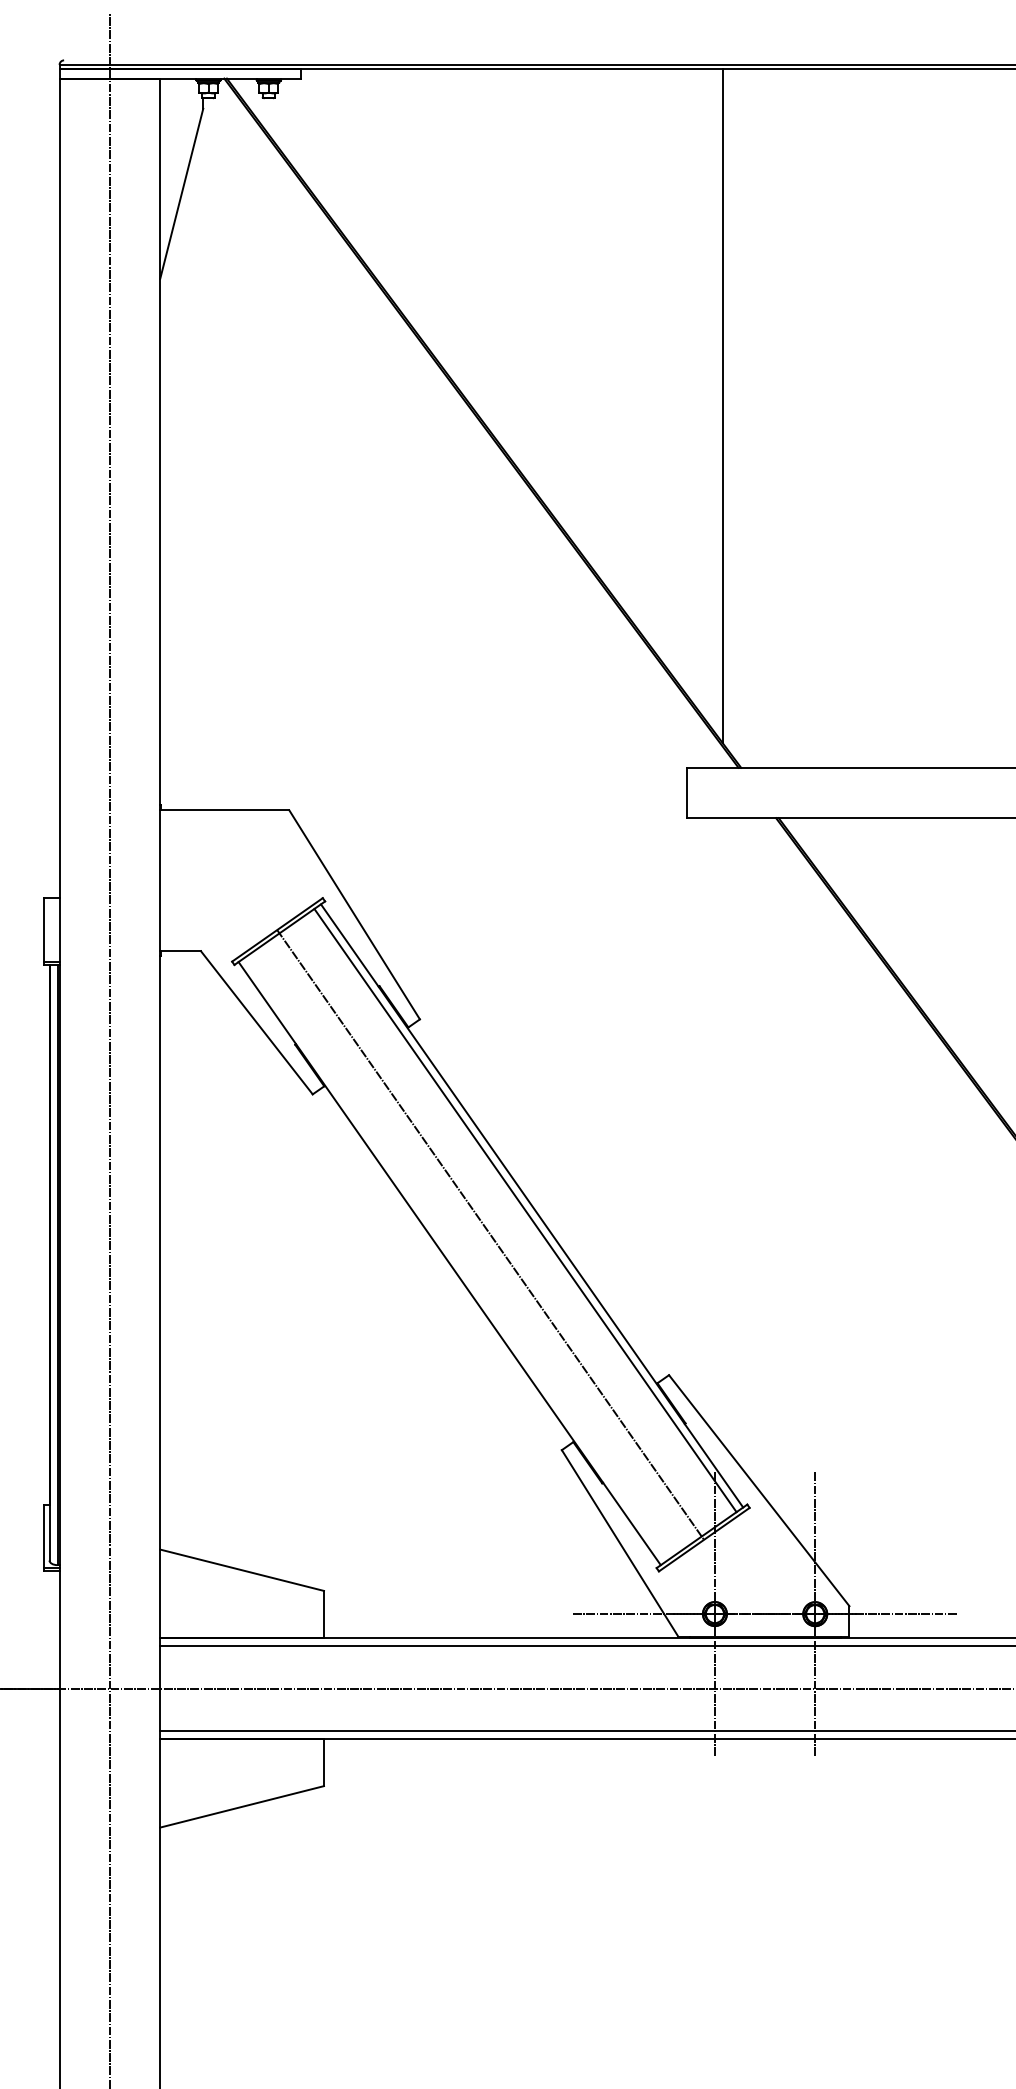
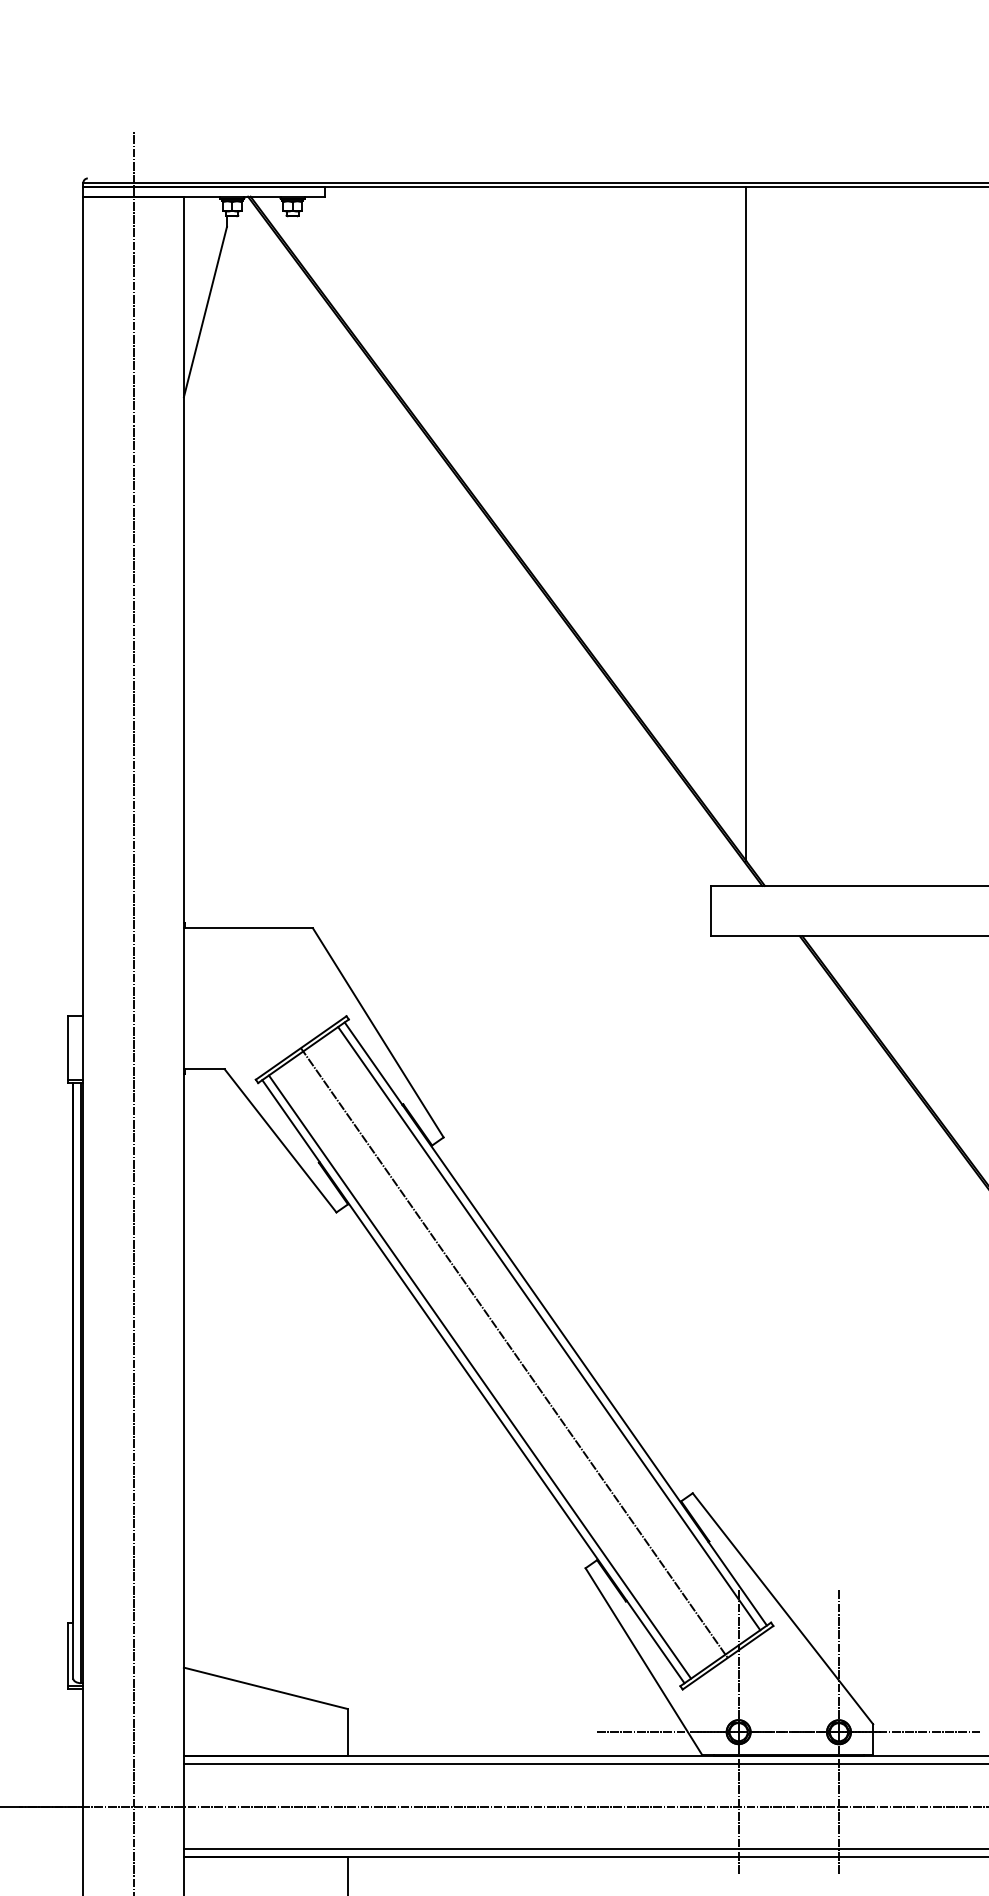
line: (456, 1258) -> (480, 1376), added

